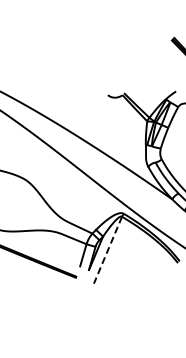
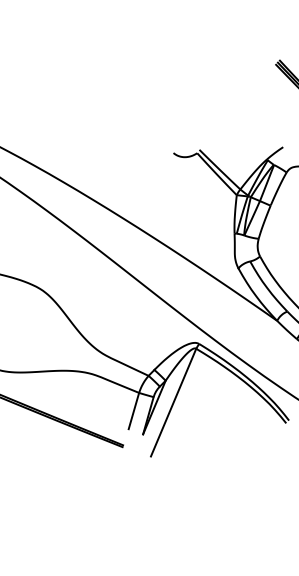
line: (107, 250) -> (172, 403), dashed -> solid

